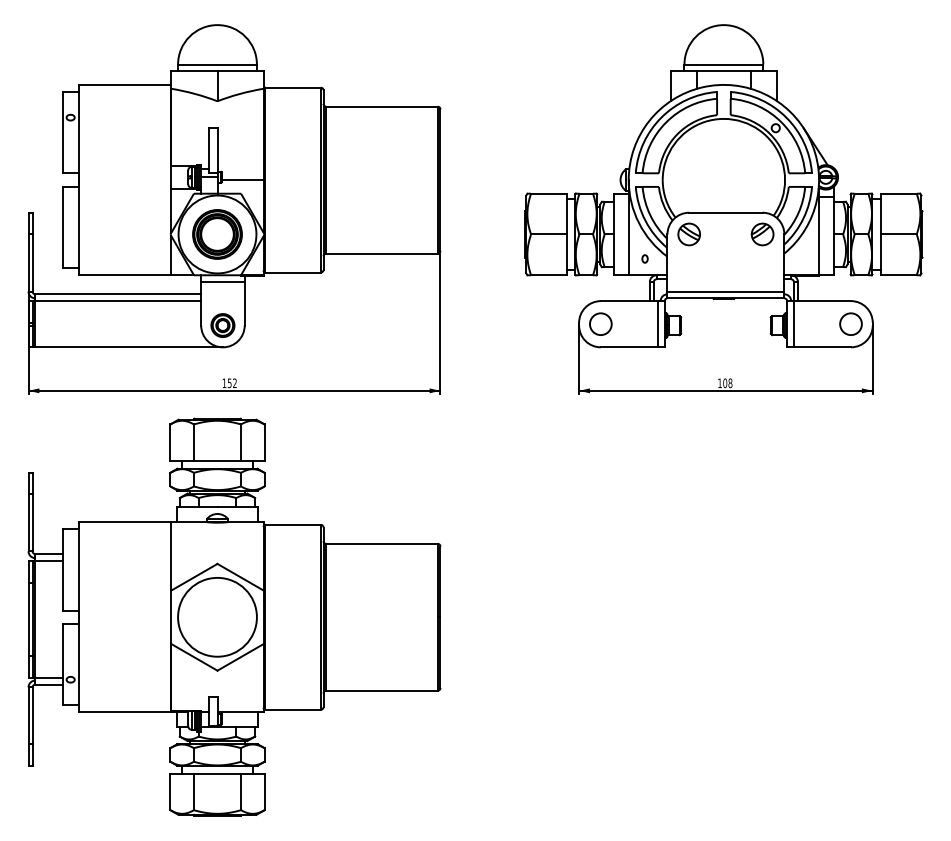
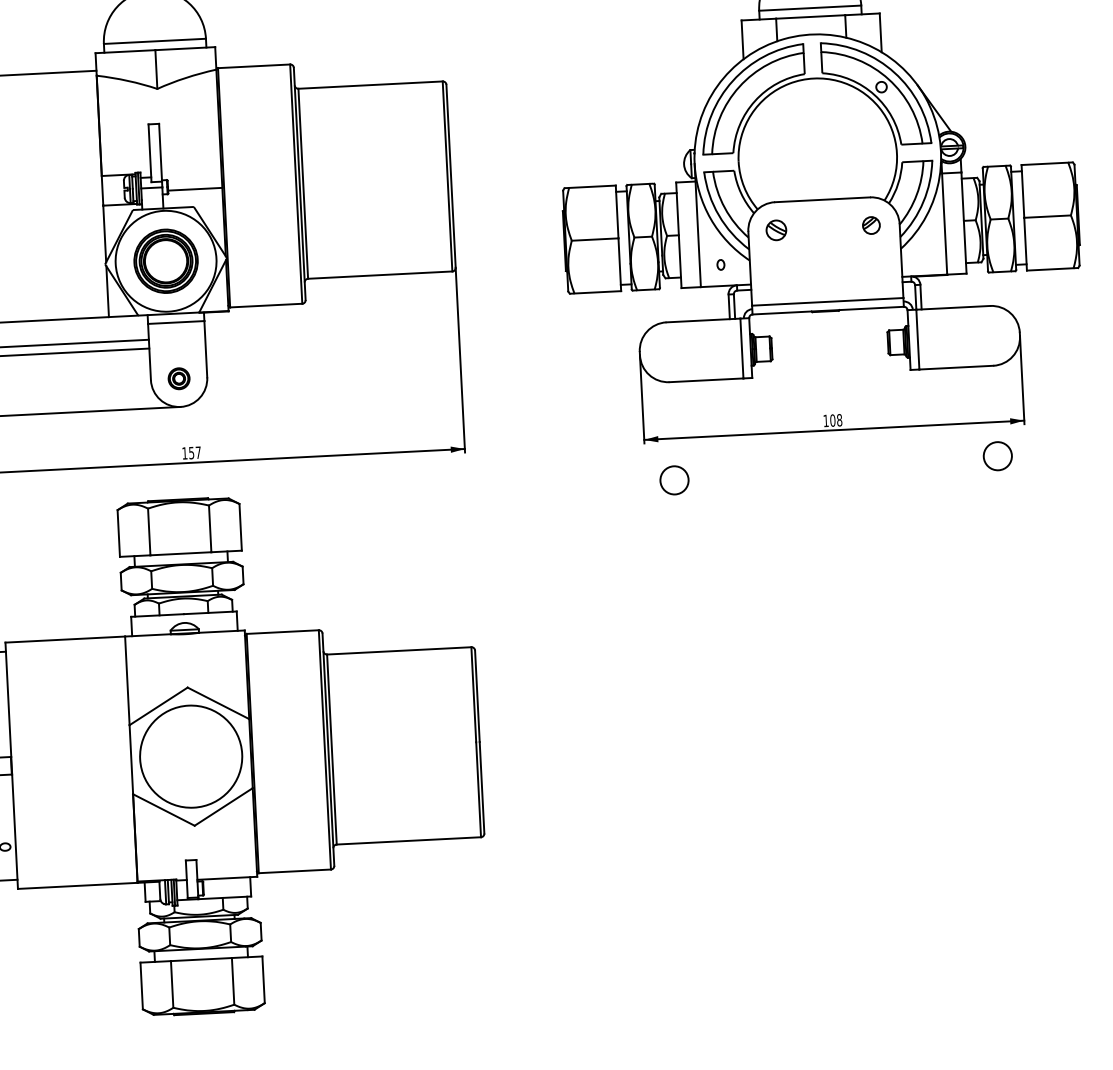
part: (688, 234) -> (775, 230), size x0.7
part: (762, 234) -> (871, 225), size x0.6
circle: (600, 323) -> (674, 479), moved
circle: (850, 323) -> (997, 455), moved
part: (222, 325) -> (178, 378), size x0.7
text: (234, 383) -> (197, 452), 152 -> 157

